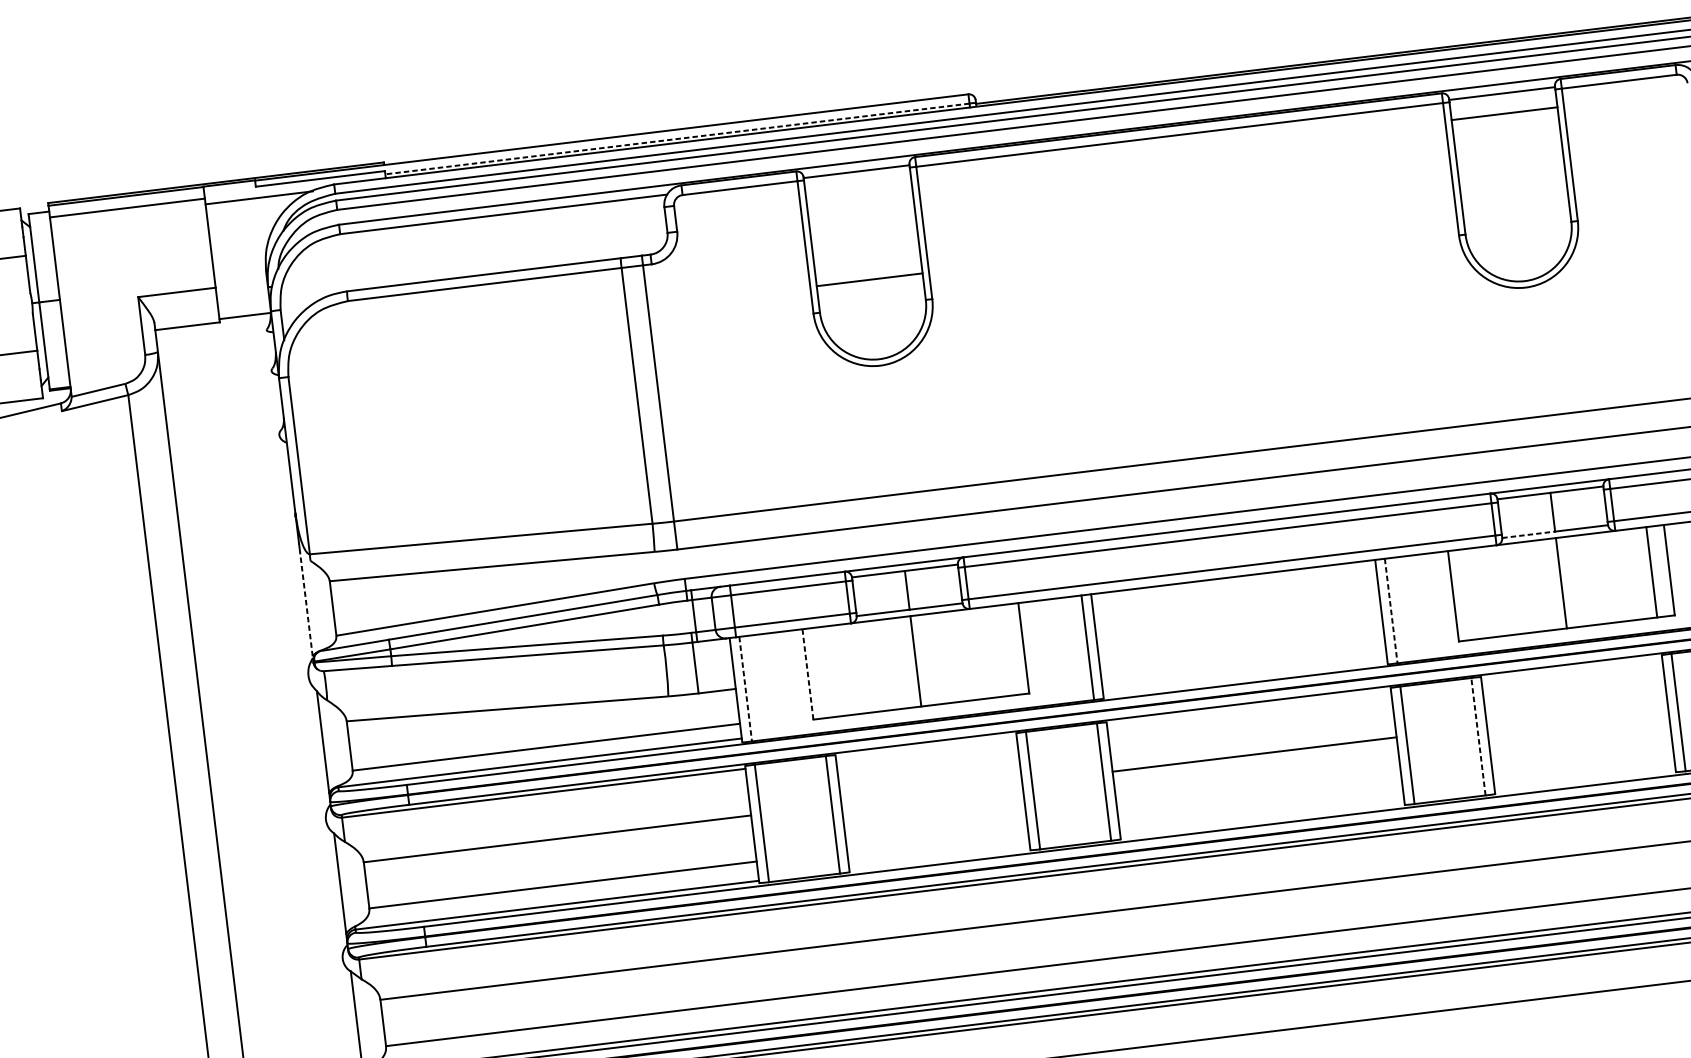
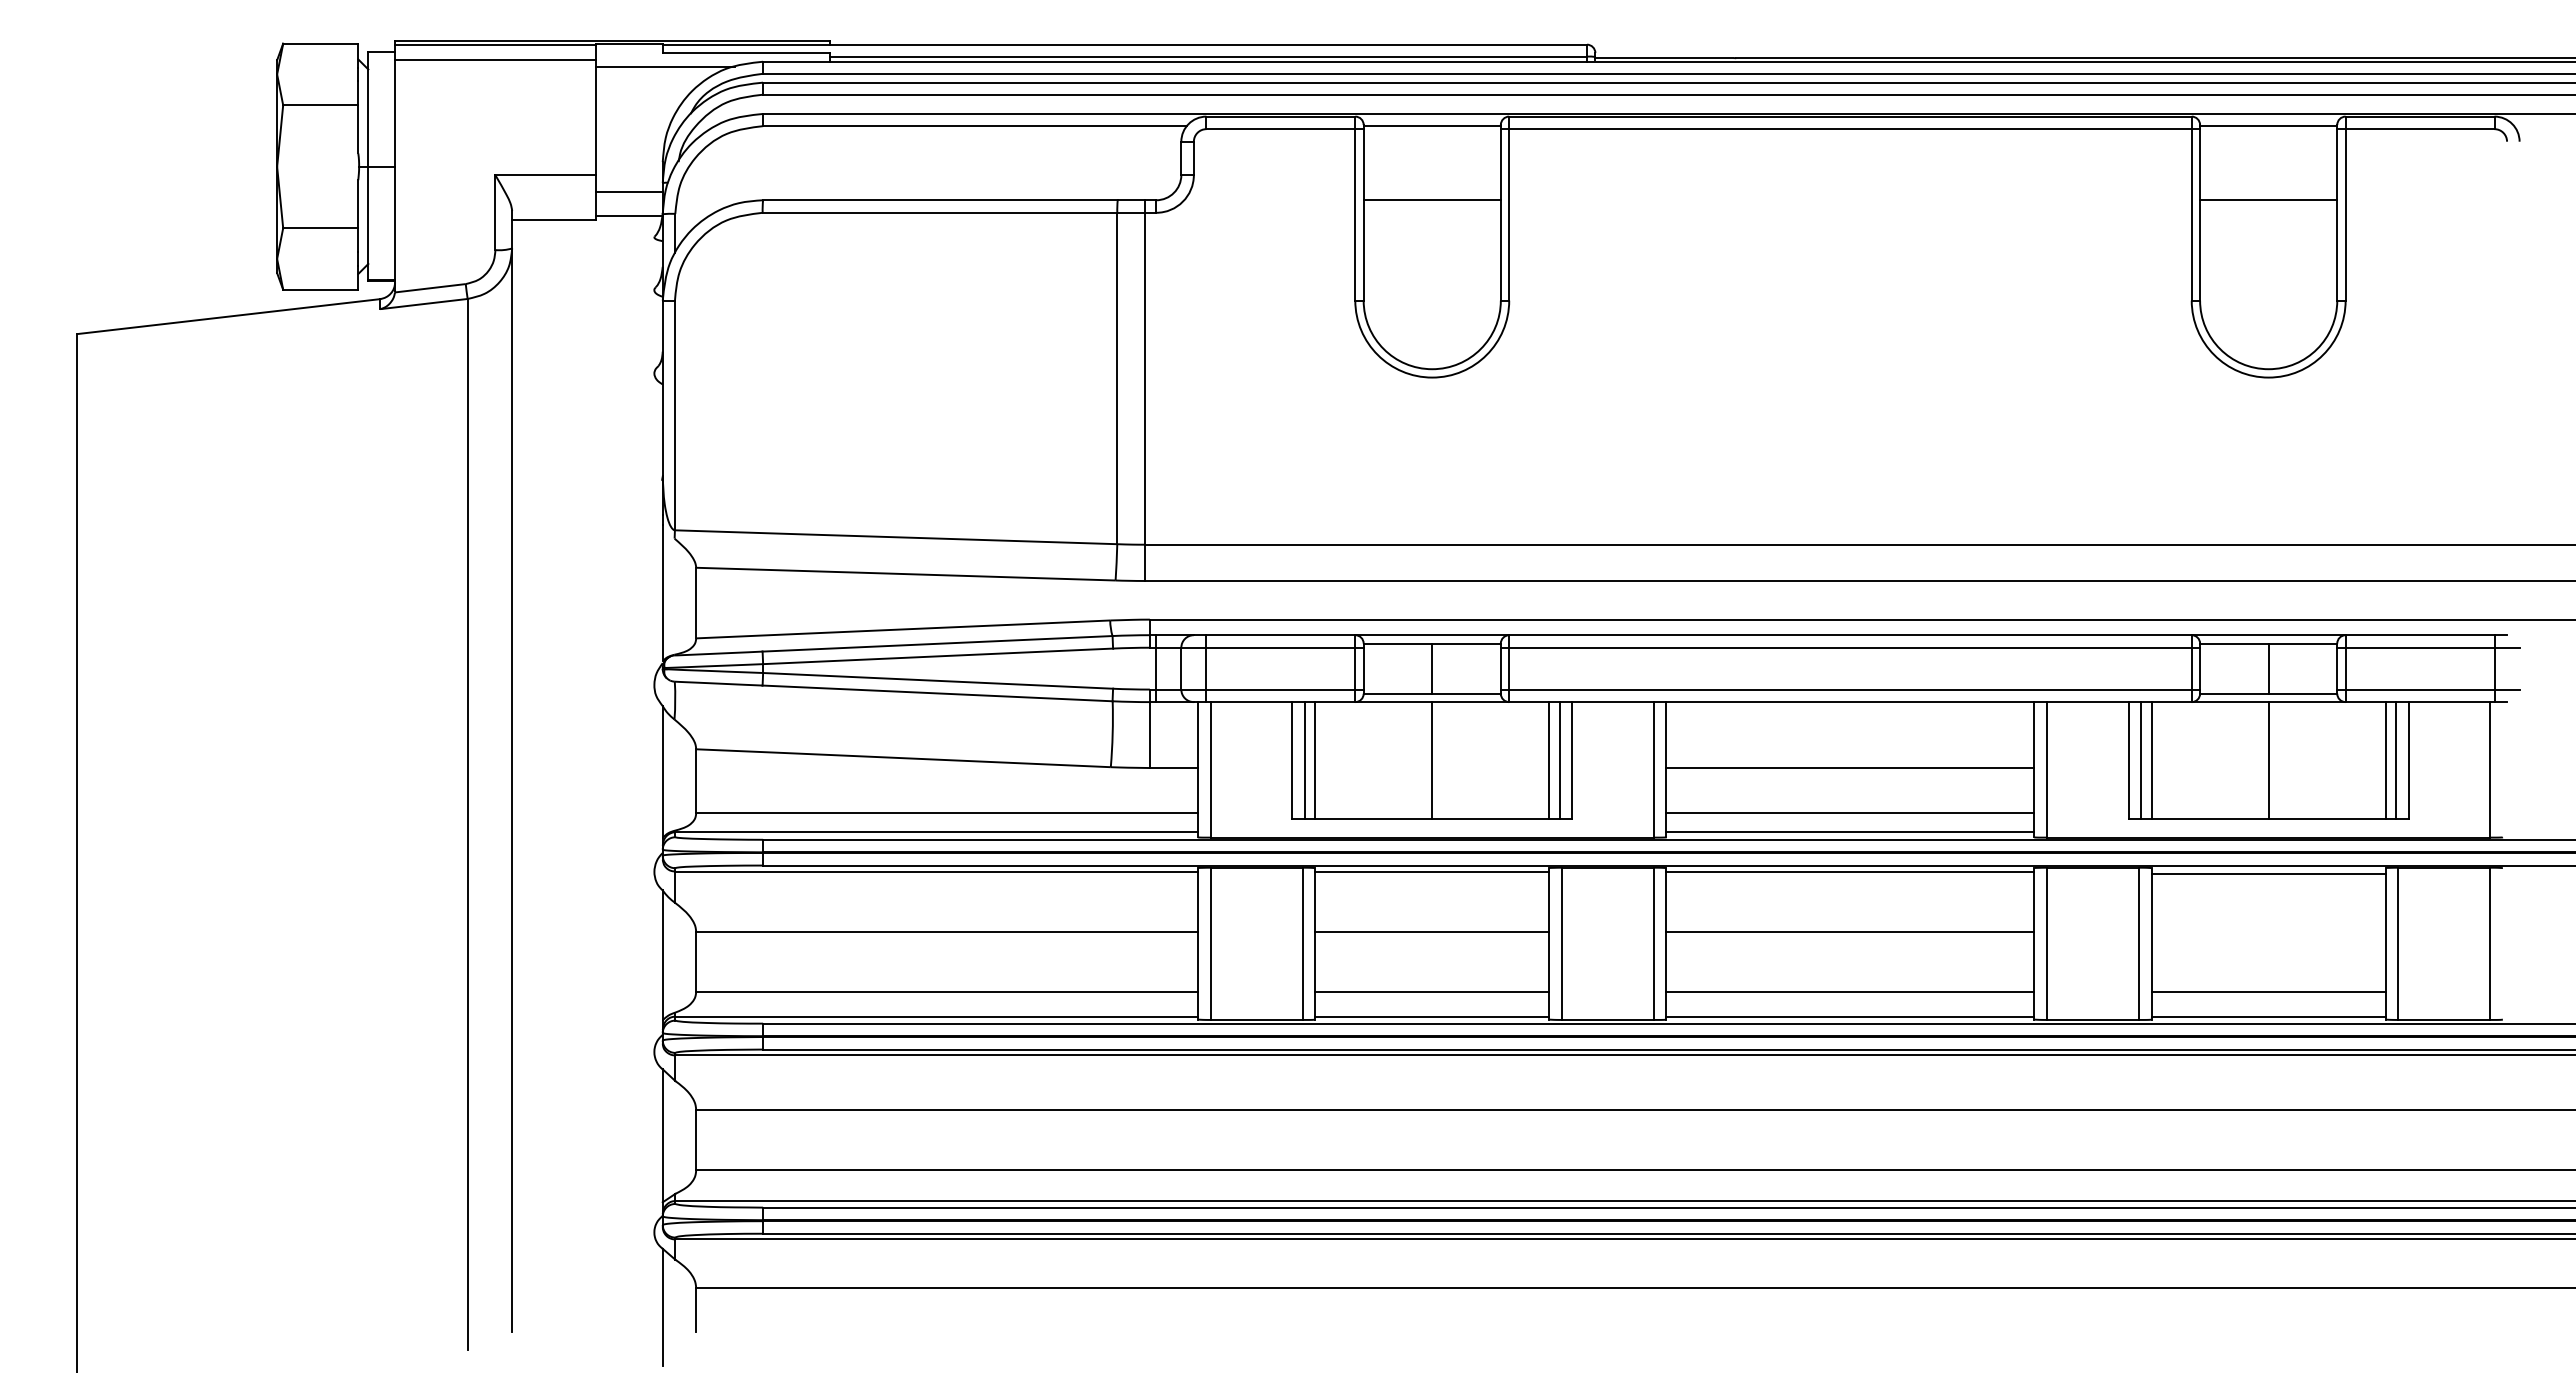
line: (1504, 113) -> (2268, 200), moved
line: (677, 138) -> (1208, 56), dashed -> solid
line: (869, 280) -> (1431, 200), moved
line: (242, 297) -> (628, 191), added
line: (1528, 534) -> (2234, 693), dashed -> solid
line: (1659, 571) -> (2395, 760), added
line: (1470, 594) -> (2151, 760), added
line: (1463, 595) -> (2141, 760), added
line: (306, 604) -> (662, 593), dashed -> solid
line: (1391, 610) -> (2047, 769), dashed -> solid
line: (1239, 628) -> (1850, 768), added
line: (1014, 649) -> (1559, 760), added
line: (1006, 650) -> (1549, 760), added
line: (1243, 663) -> (1850, 813), added
line: (1571, 670) -> (2268, 873), added
line: (825, 672) -> (1315, 760), added
line: (817, 673) -> (1304, 760), added
line: (808, 674) -> (1292, 760), dashed -> solid
line: (1245, 677) -> (1850, 832), added
line: (745, 688) -> (1210, 769), dashed -> solid
line: (1249, 707) -> (1850, 871), added
line: (1478, 736) -> (2139, 943), dashed -> solid
line: (926, 746) -> (1432, 871), added
line: (1582, 761) -> (2268, 991), added
line: (1585, 780) -> (2268, 1016), added
line: (932, 793) -> (1432, 931), added
line: (1260, 800) -> (1850, 991), added
line: (1262, 819) -> (1850, 1016), added
line: (937, 839) -> (1432, 991), added
line: (939, 858) -> (1432, 1016), added

